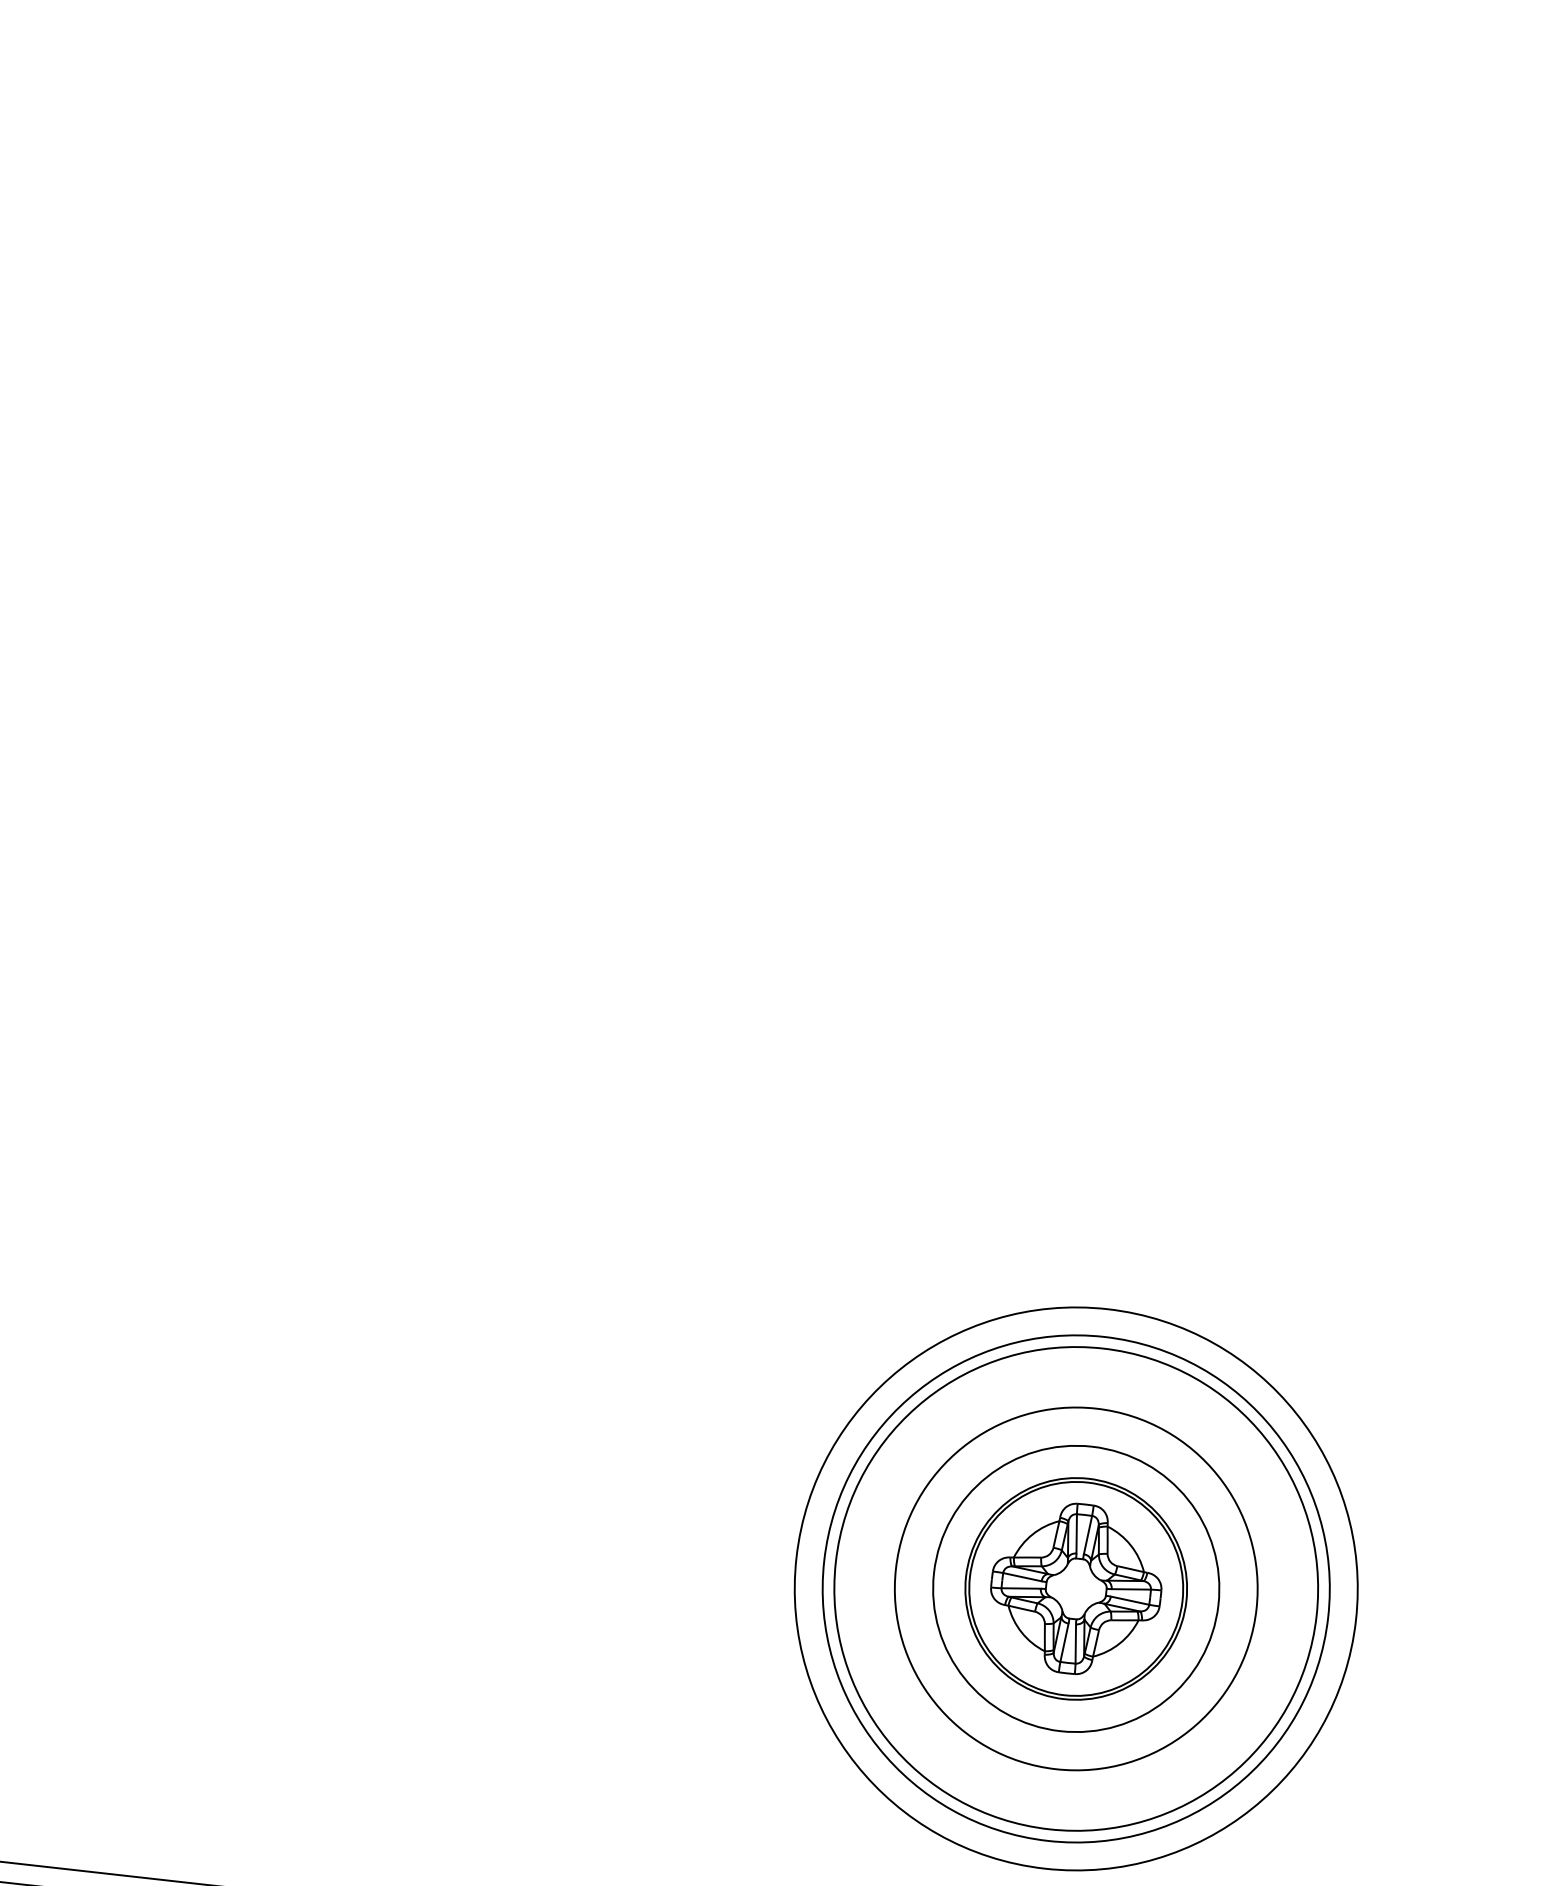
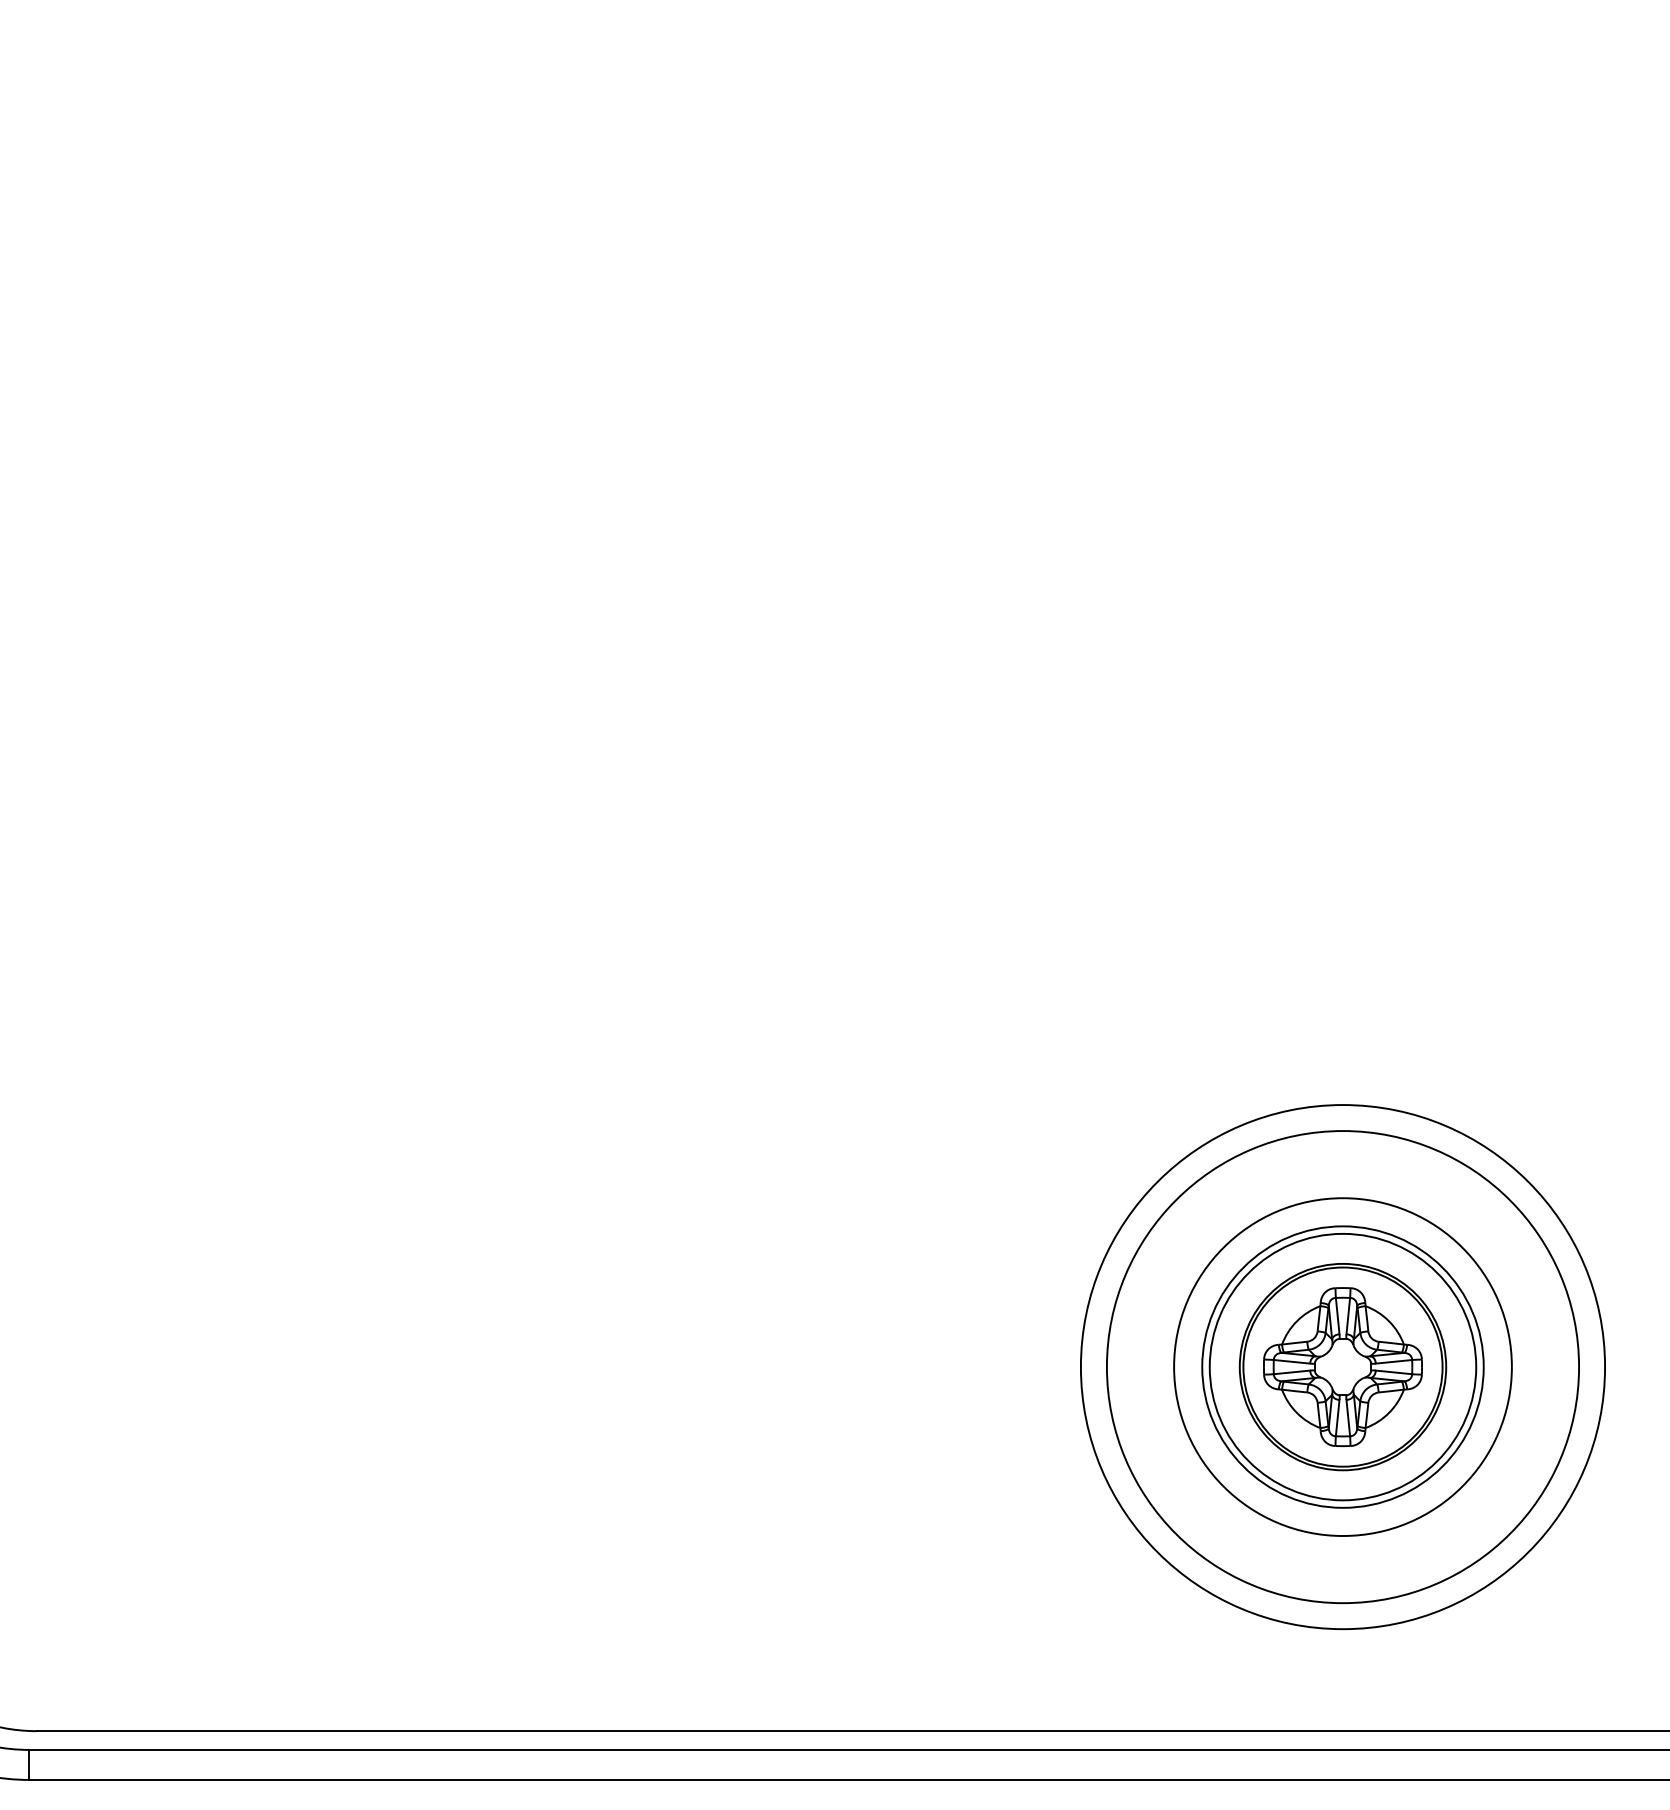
circle: (1075, 1588) -> (1342, 1366), size x0.62

